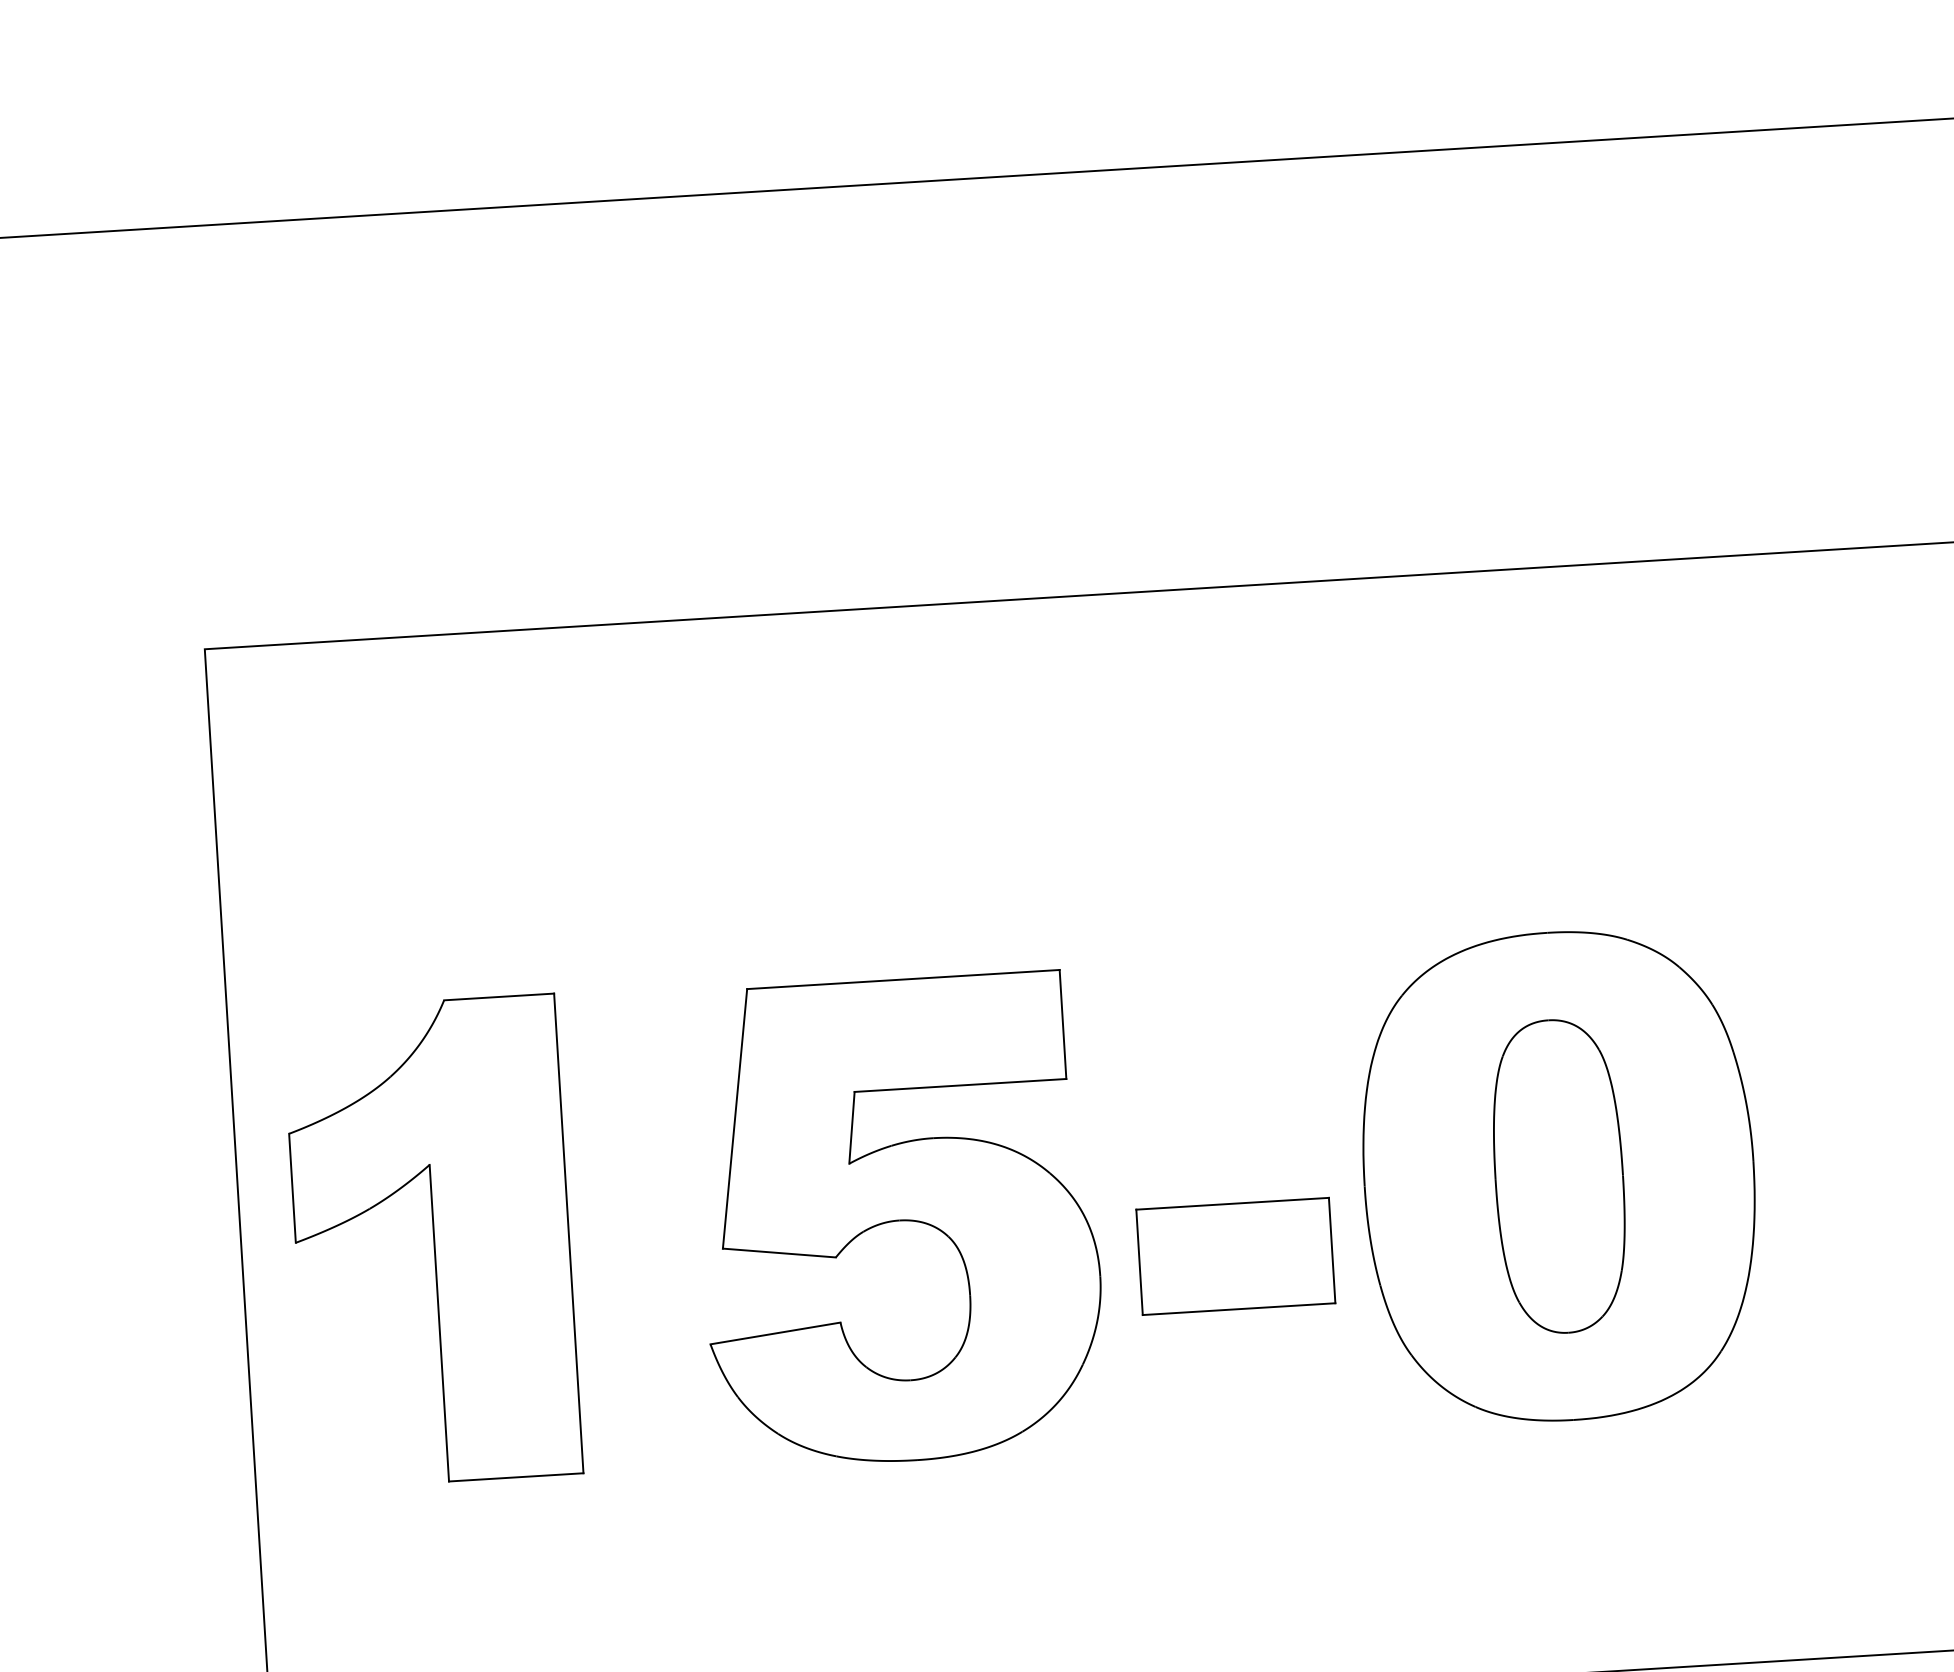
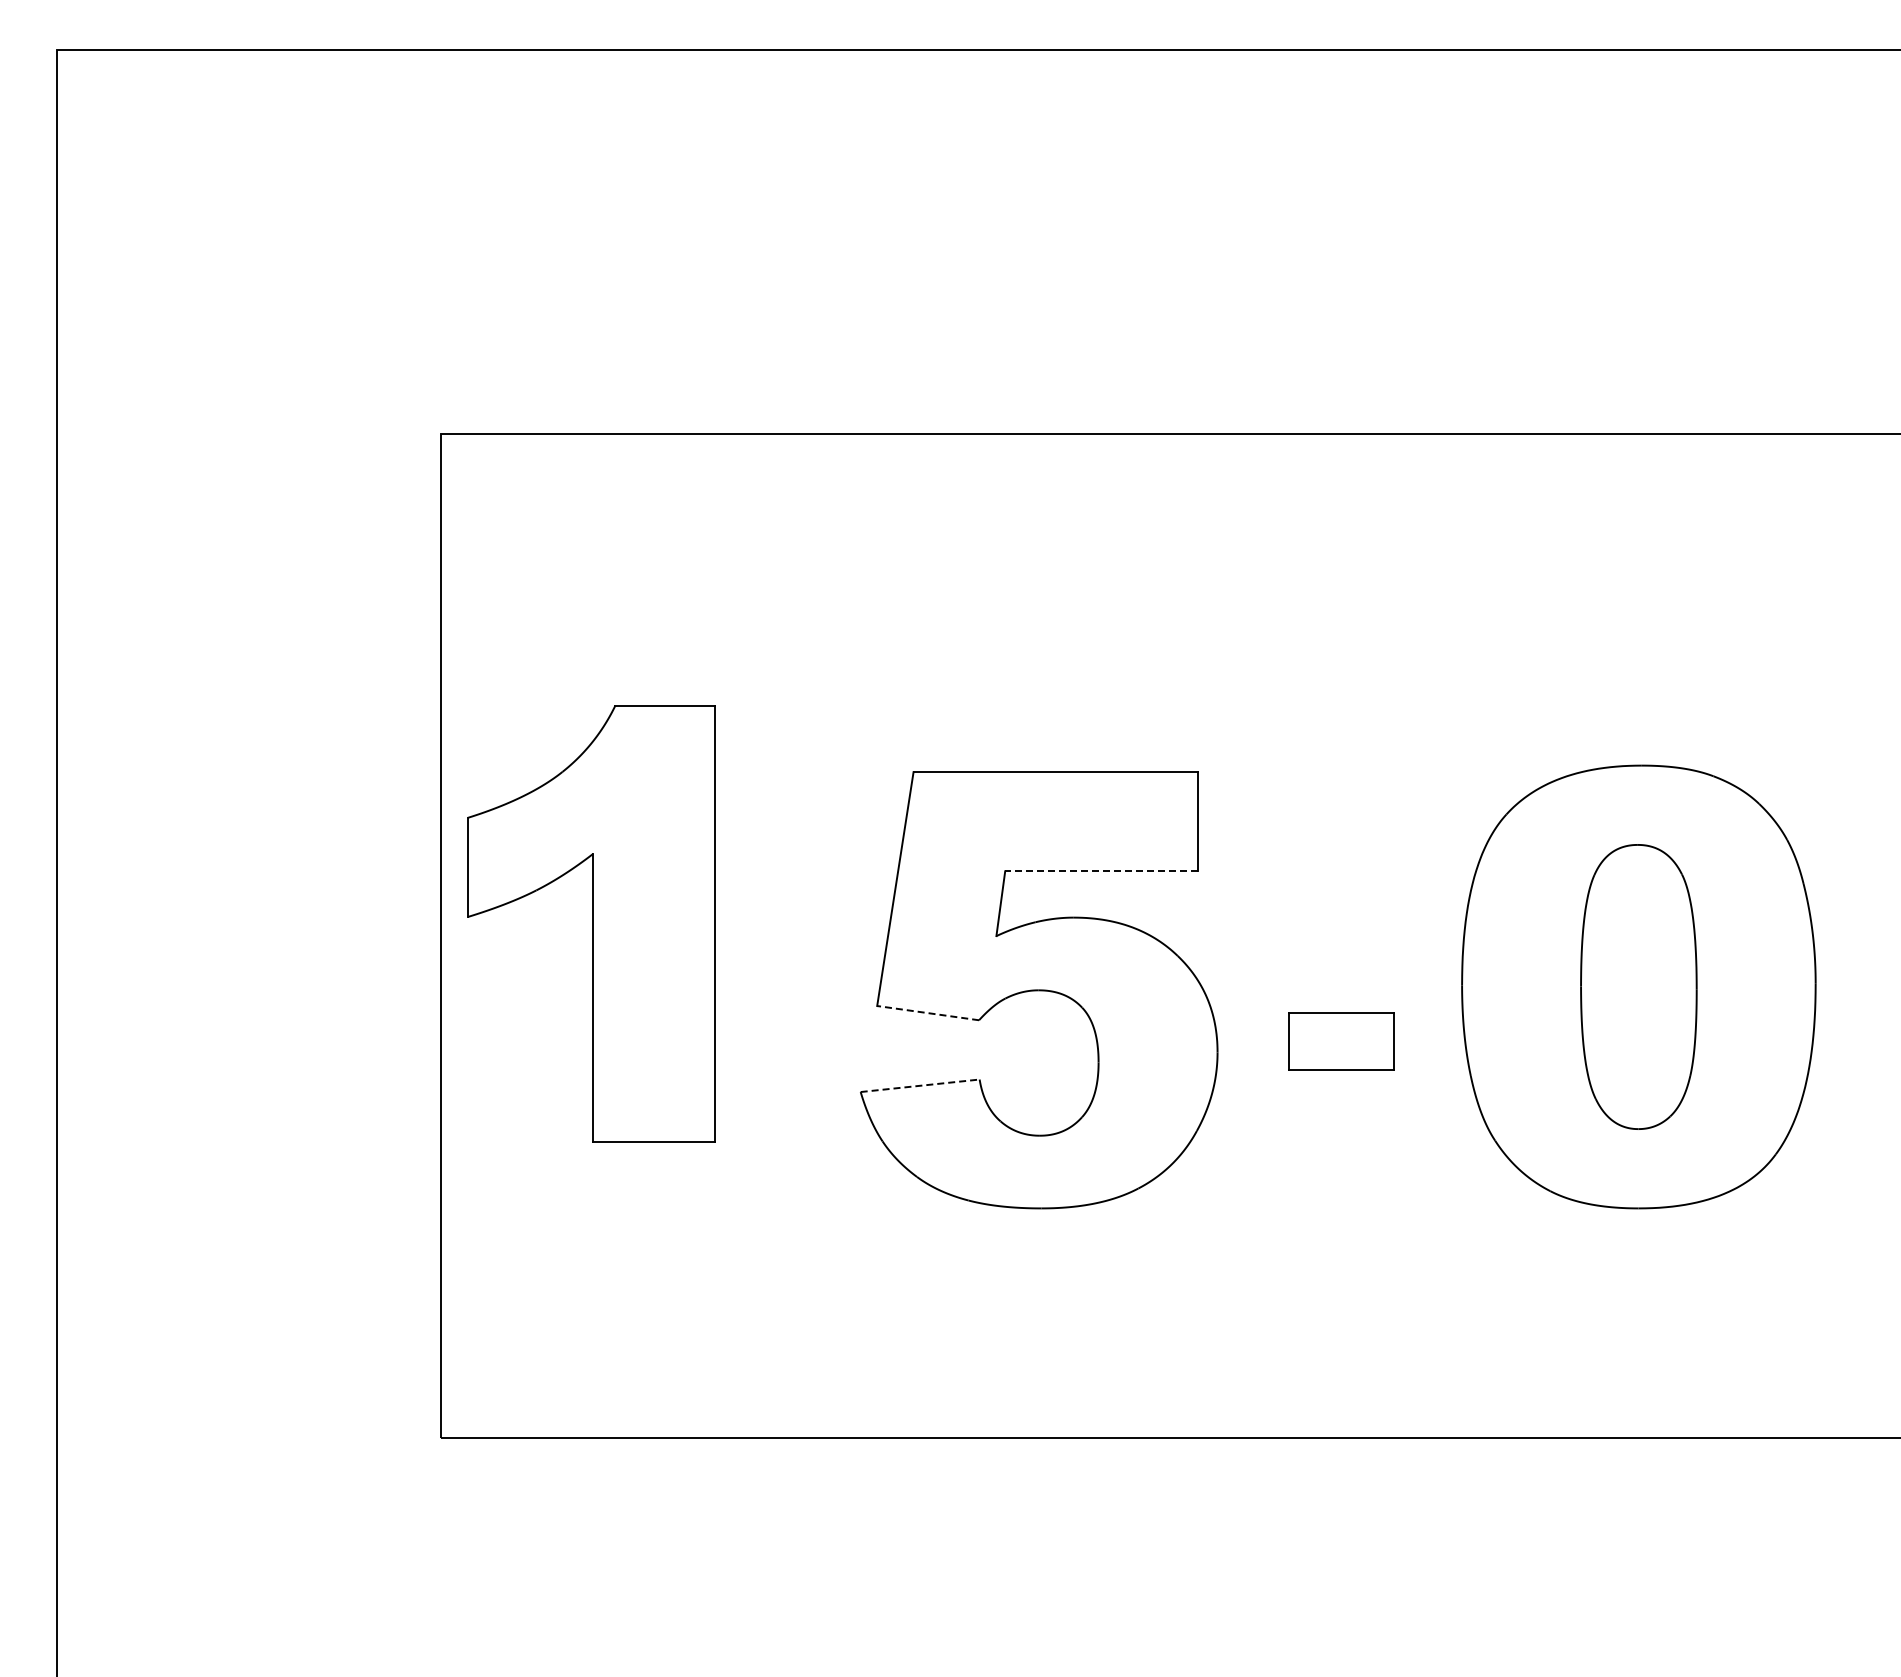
line: (959, 1085) -> (1100, 871), solid -> dashed
part: (432, 1241) -> (591, 923), moved
line: (778, 1253) -> (927, 1013), solid -> dashed
part: (1235, 1256) -> (1341, 1041), size x0.6
line: (775, 1333) -> (920, 1085), solid -> dashed

